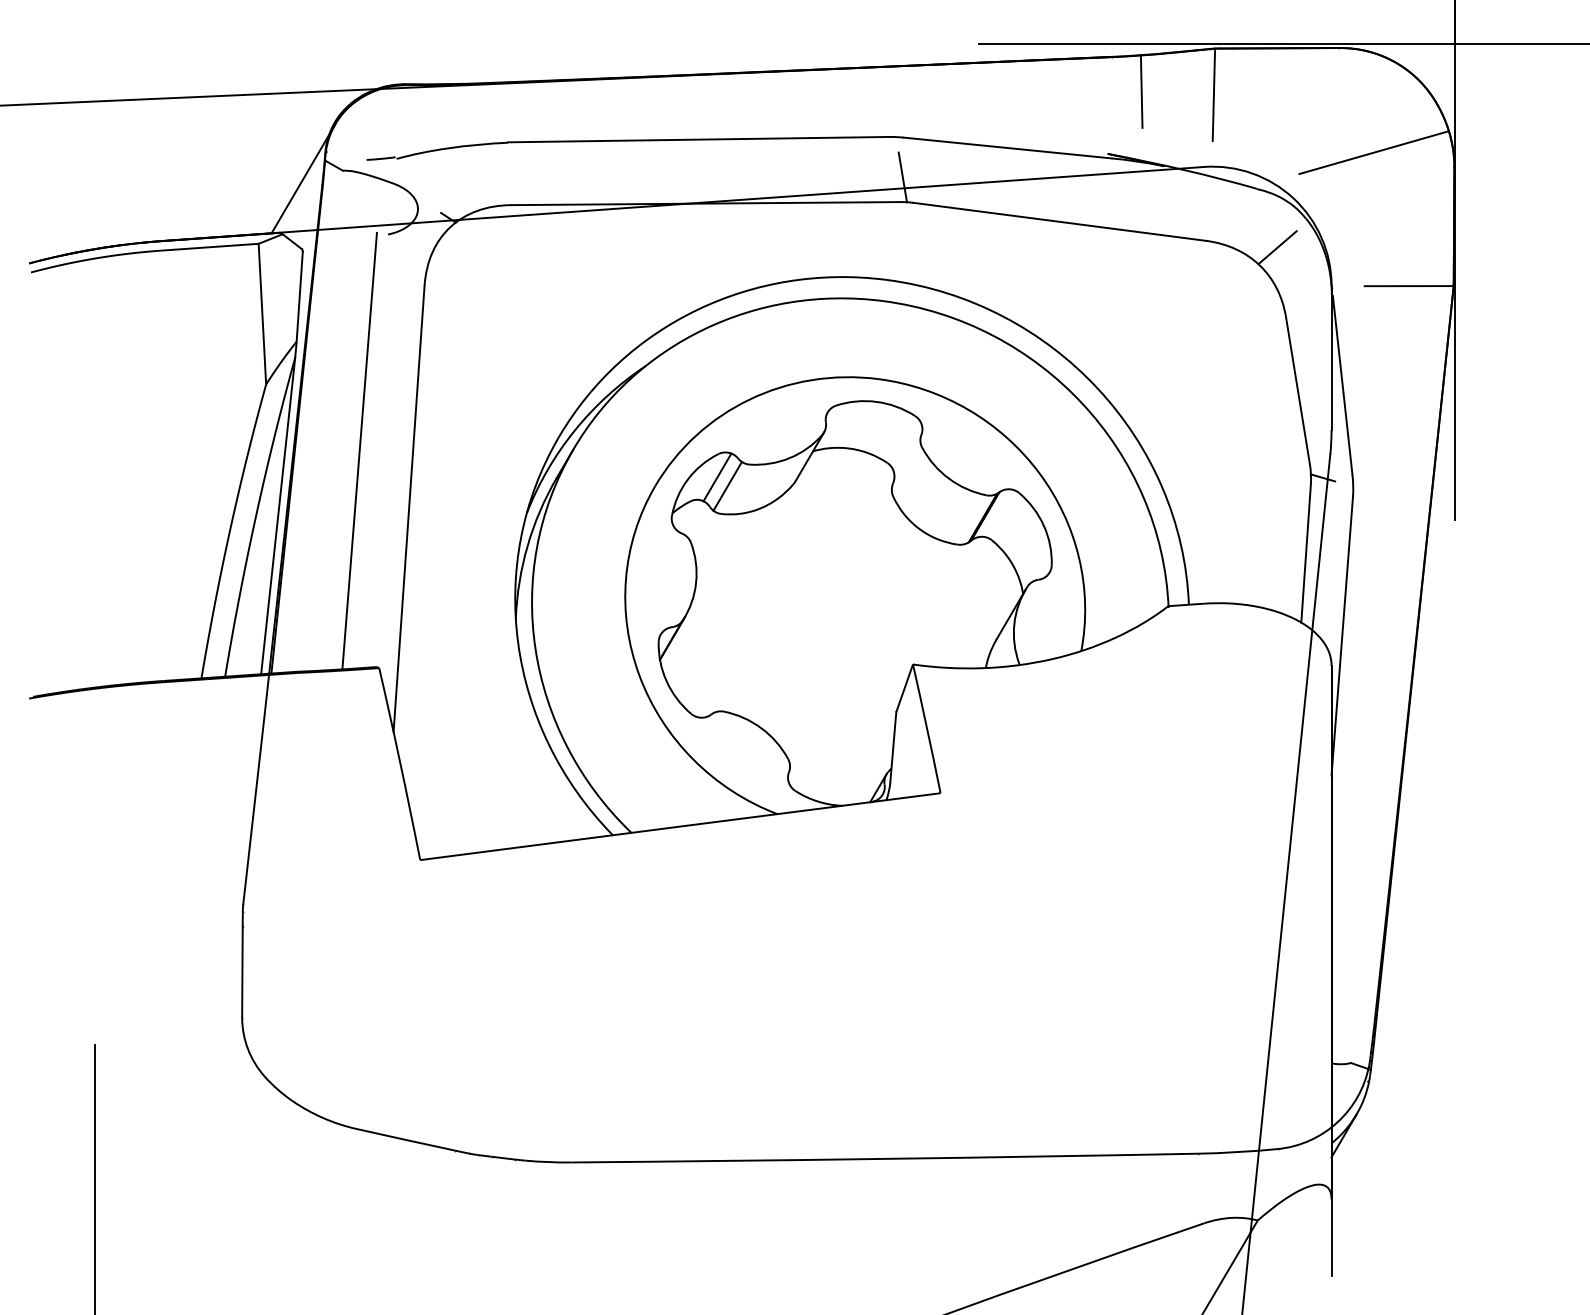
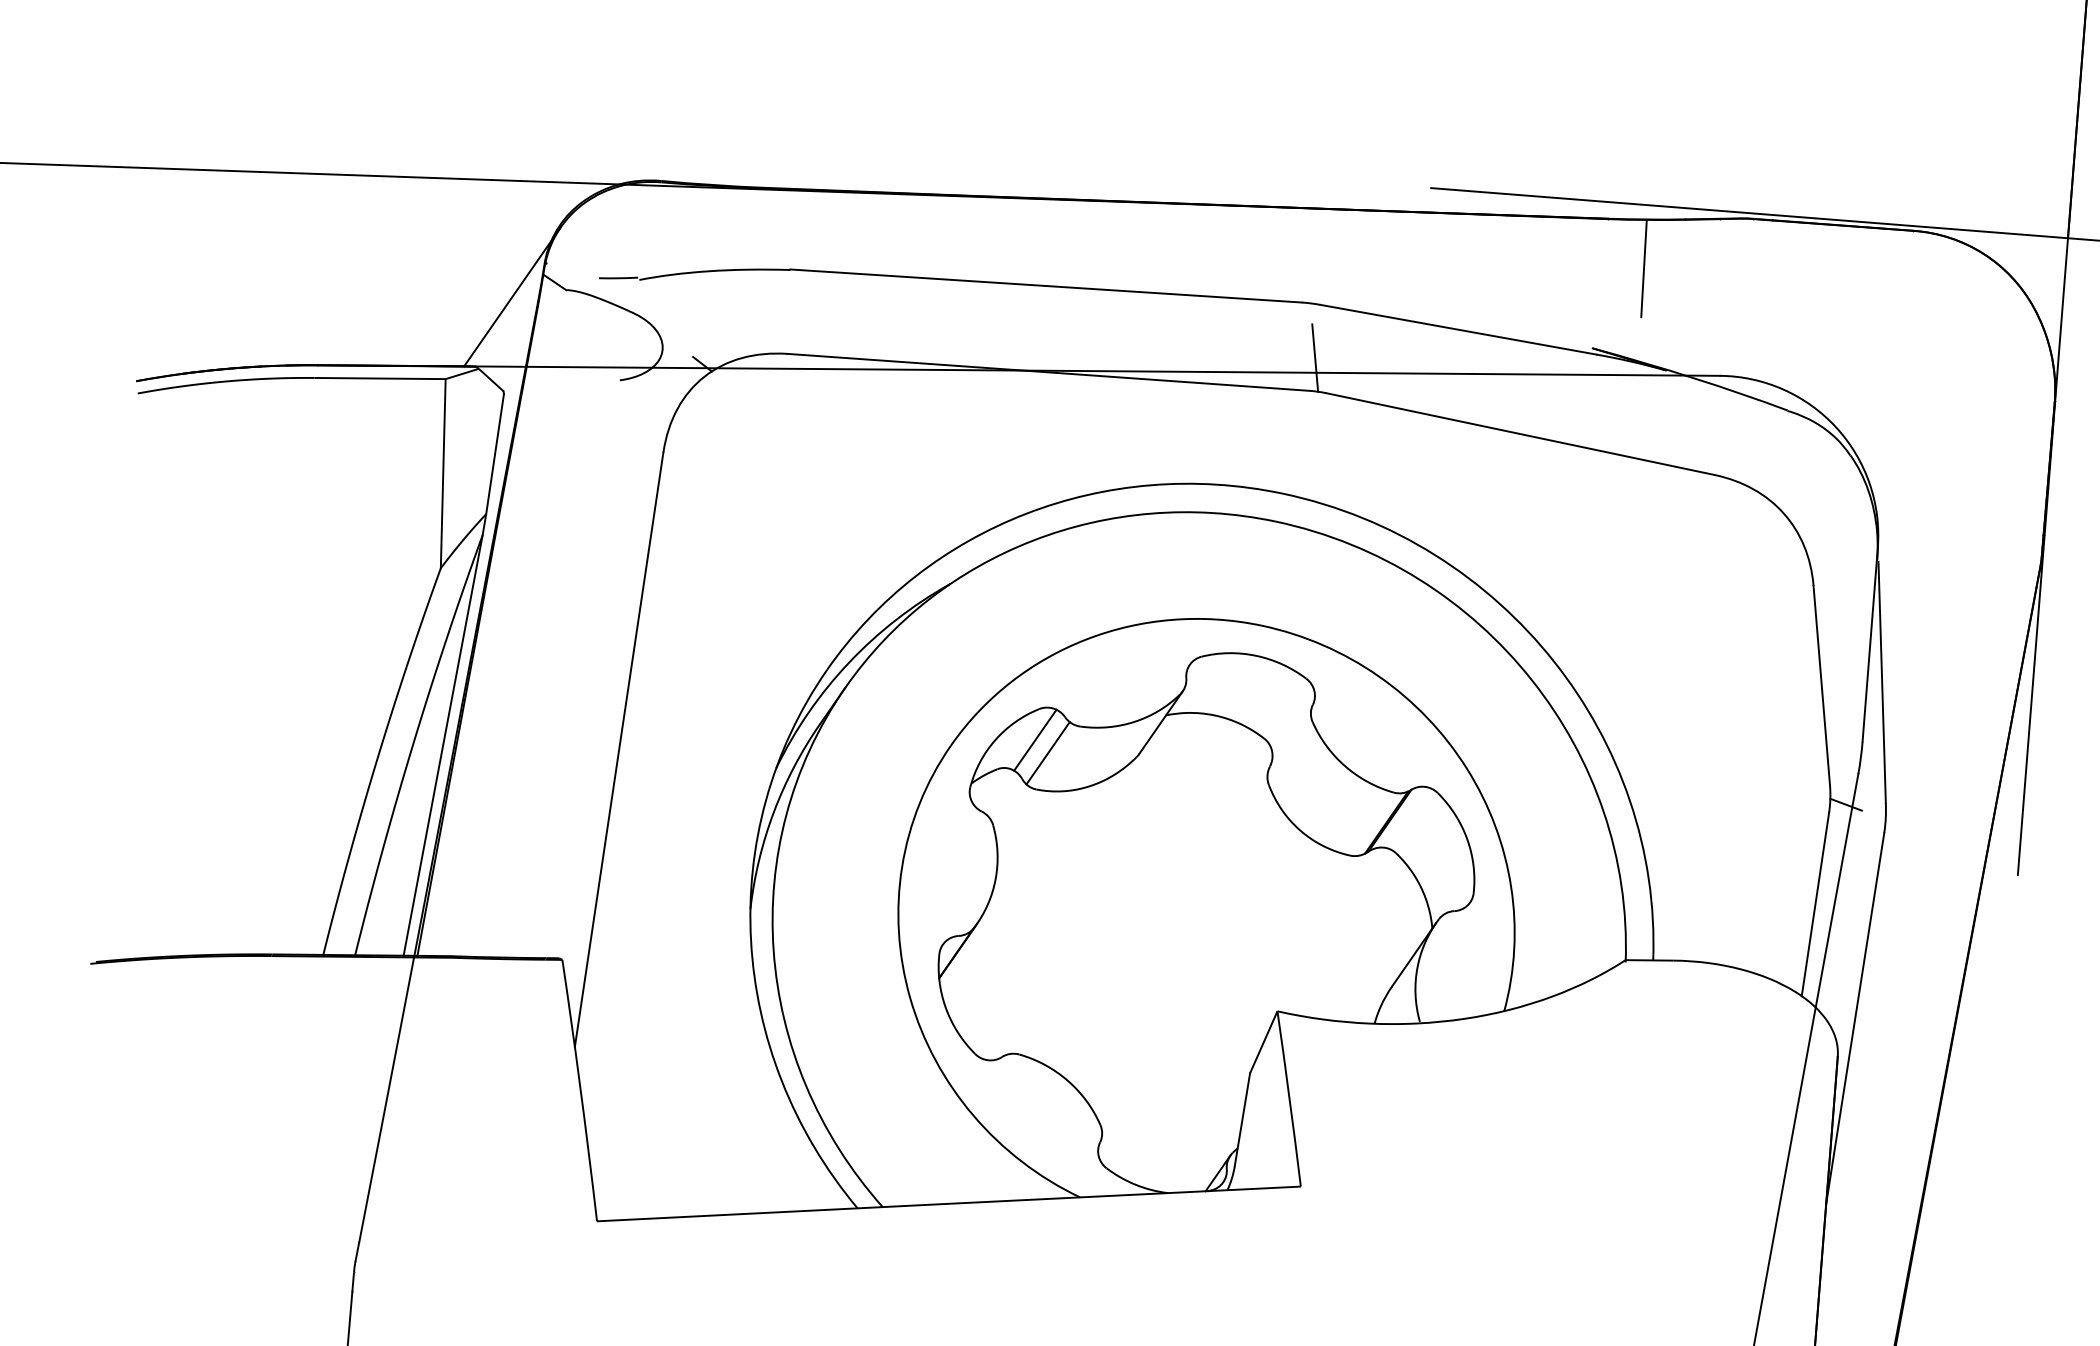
line: (1213, 94) -> (1739, 279), removed
line: (1373, 152) -> (1947, 374), removed
line: (1277, 247) -> (1809, 491), removed
line: (1408, 286) -> (1980, 557), removed
line: (359, 450) -> (558, 666), removed

